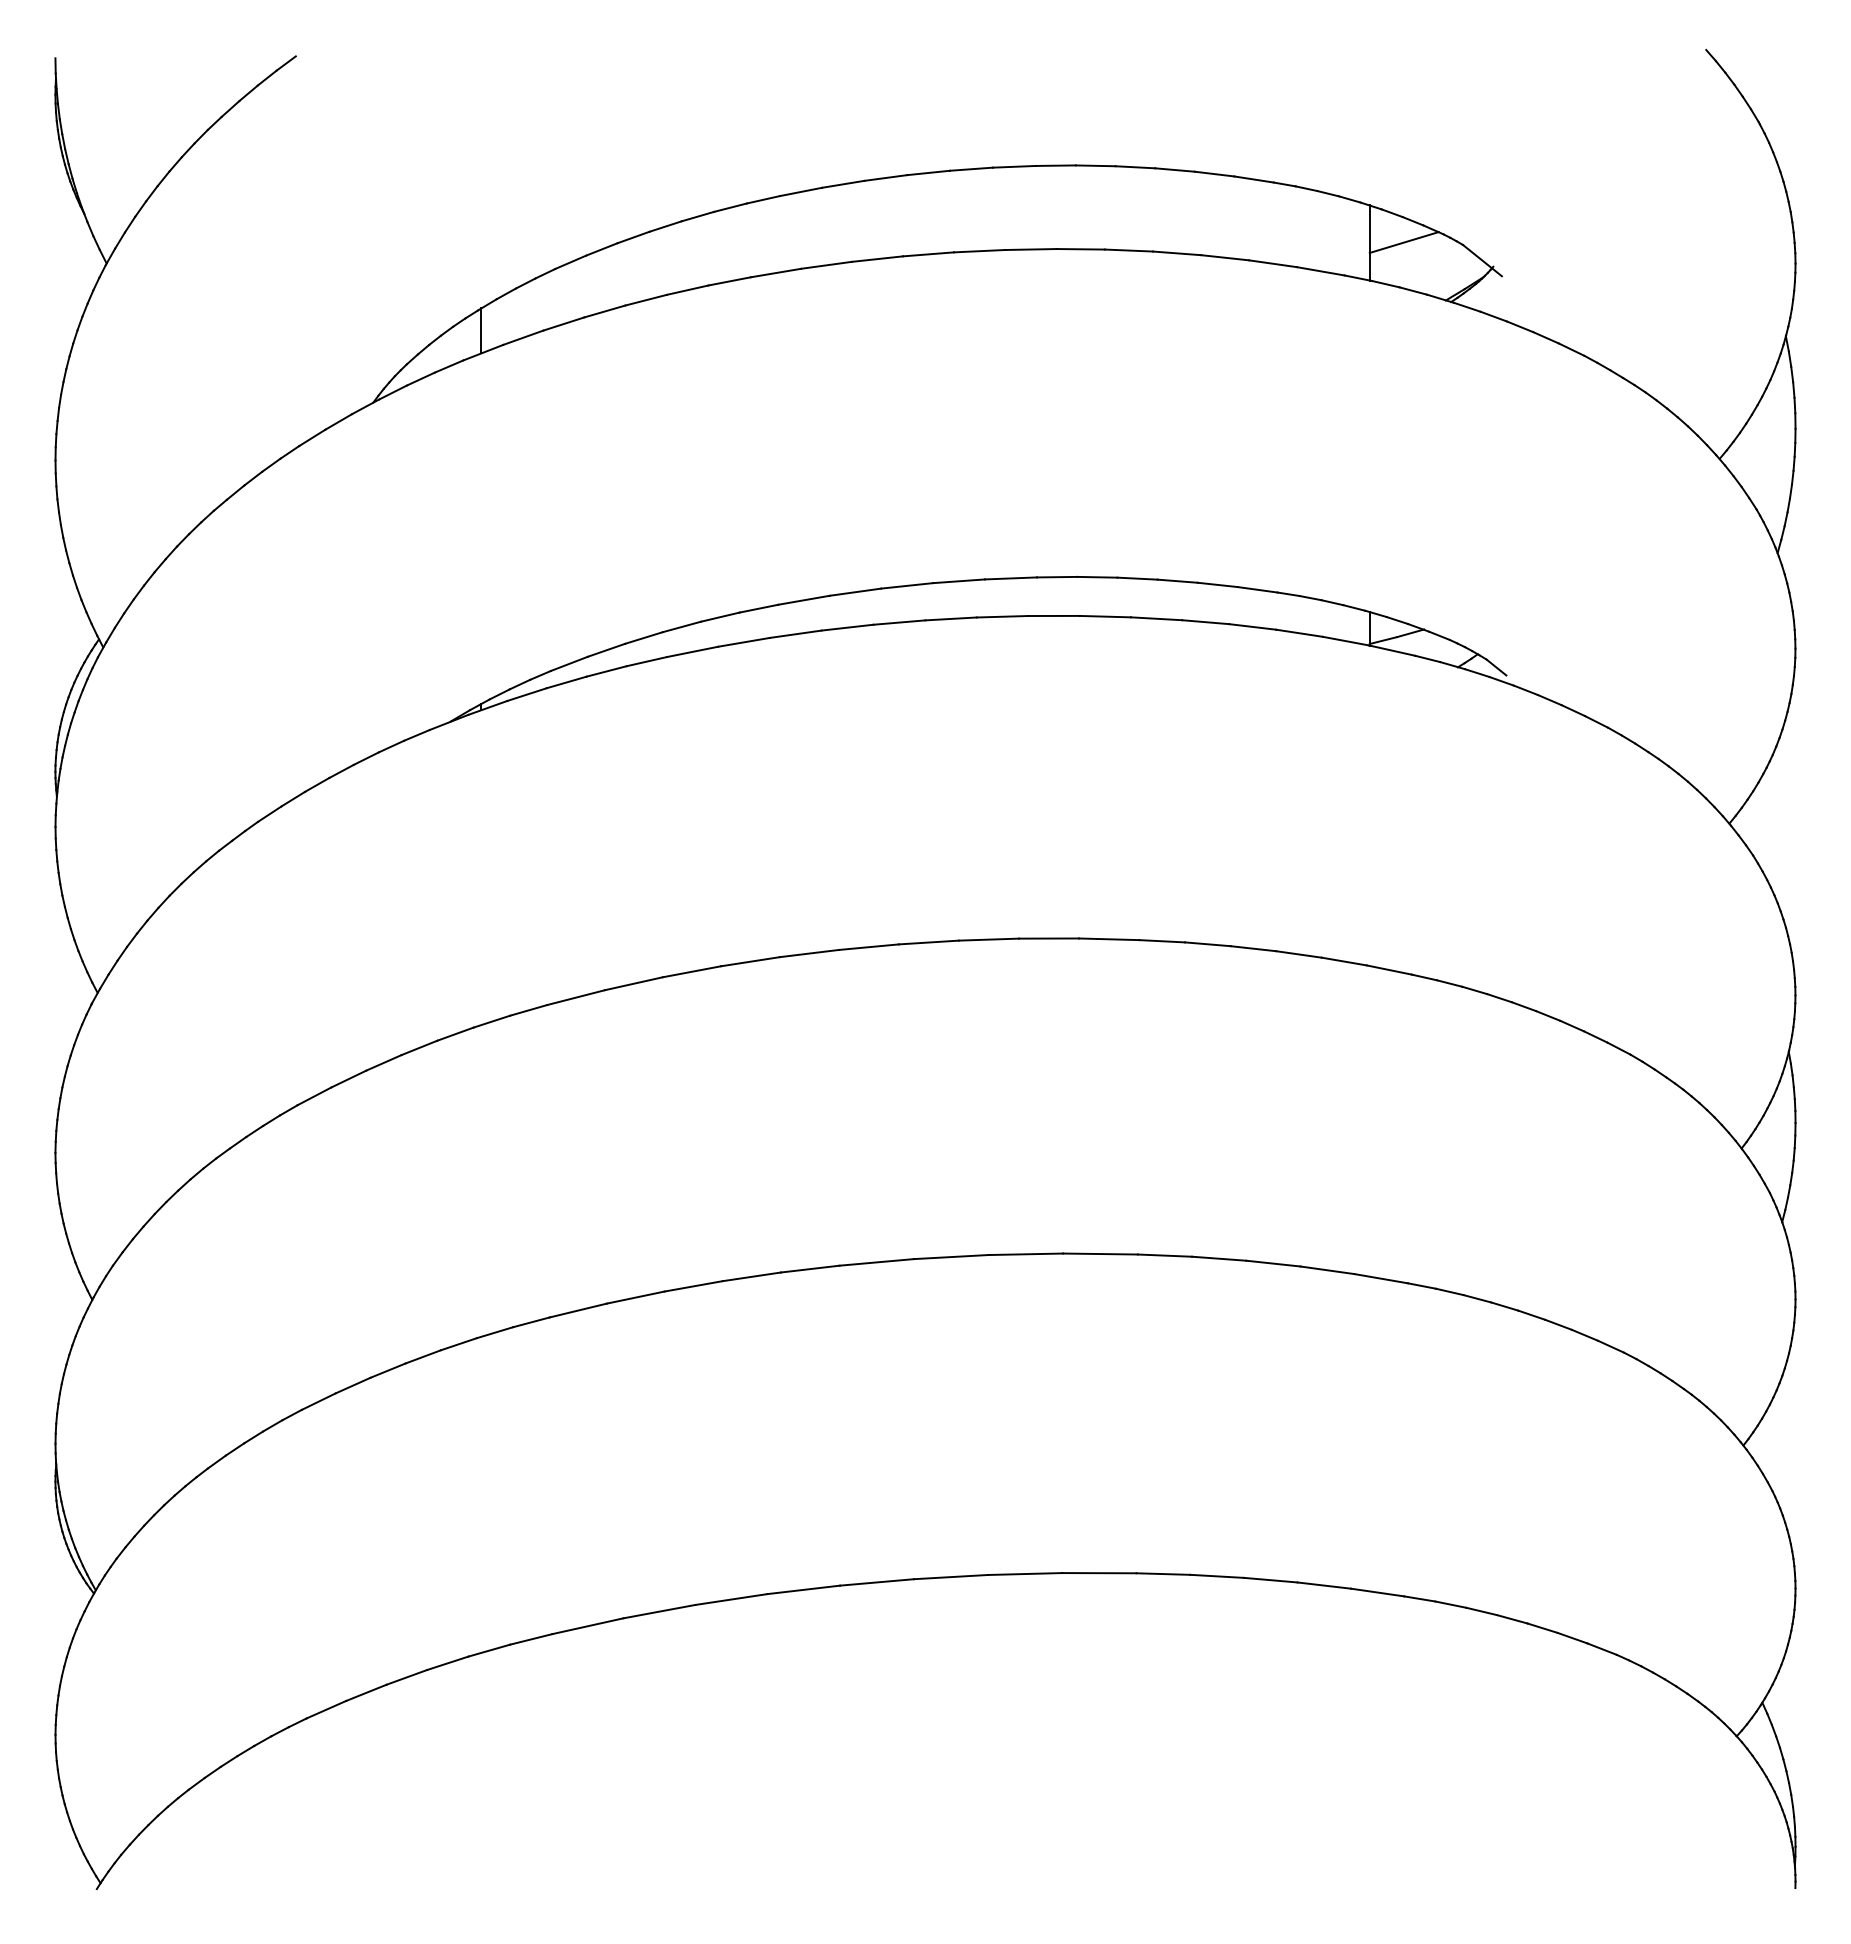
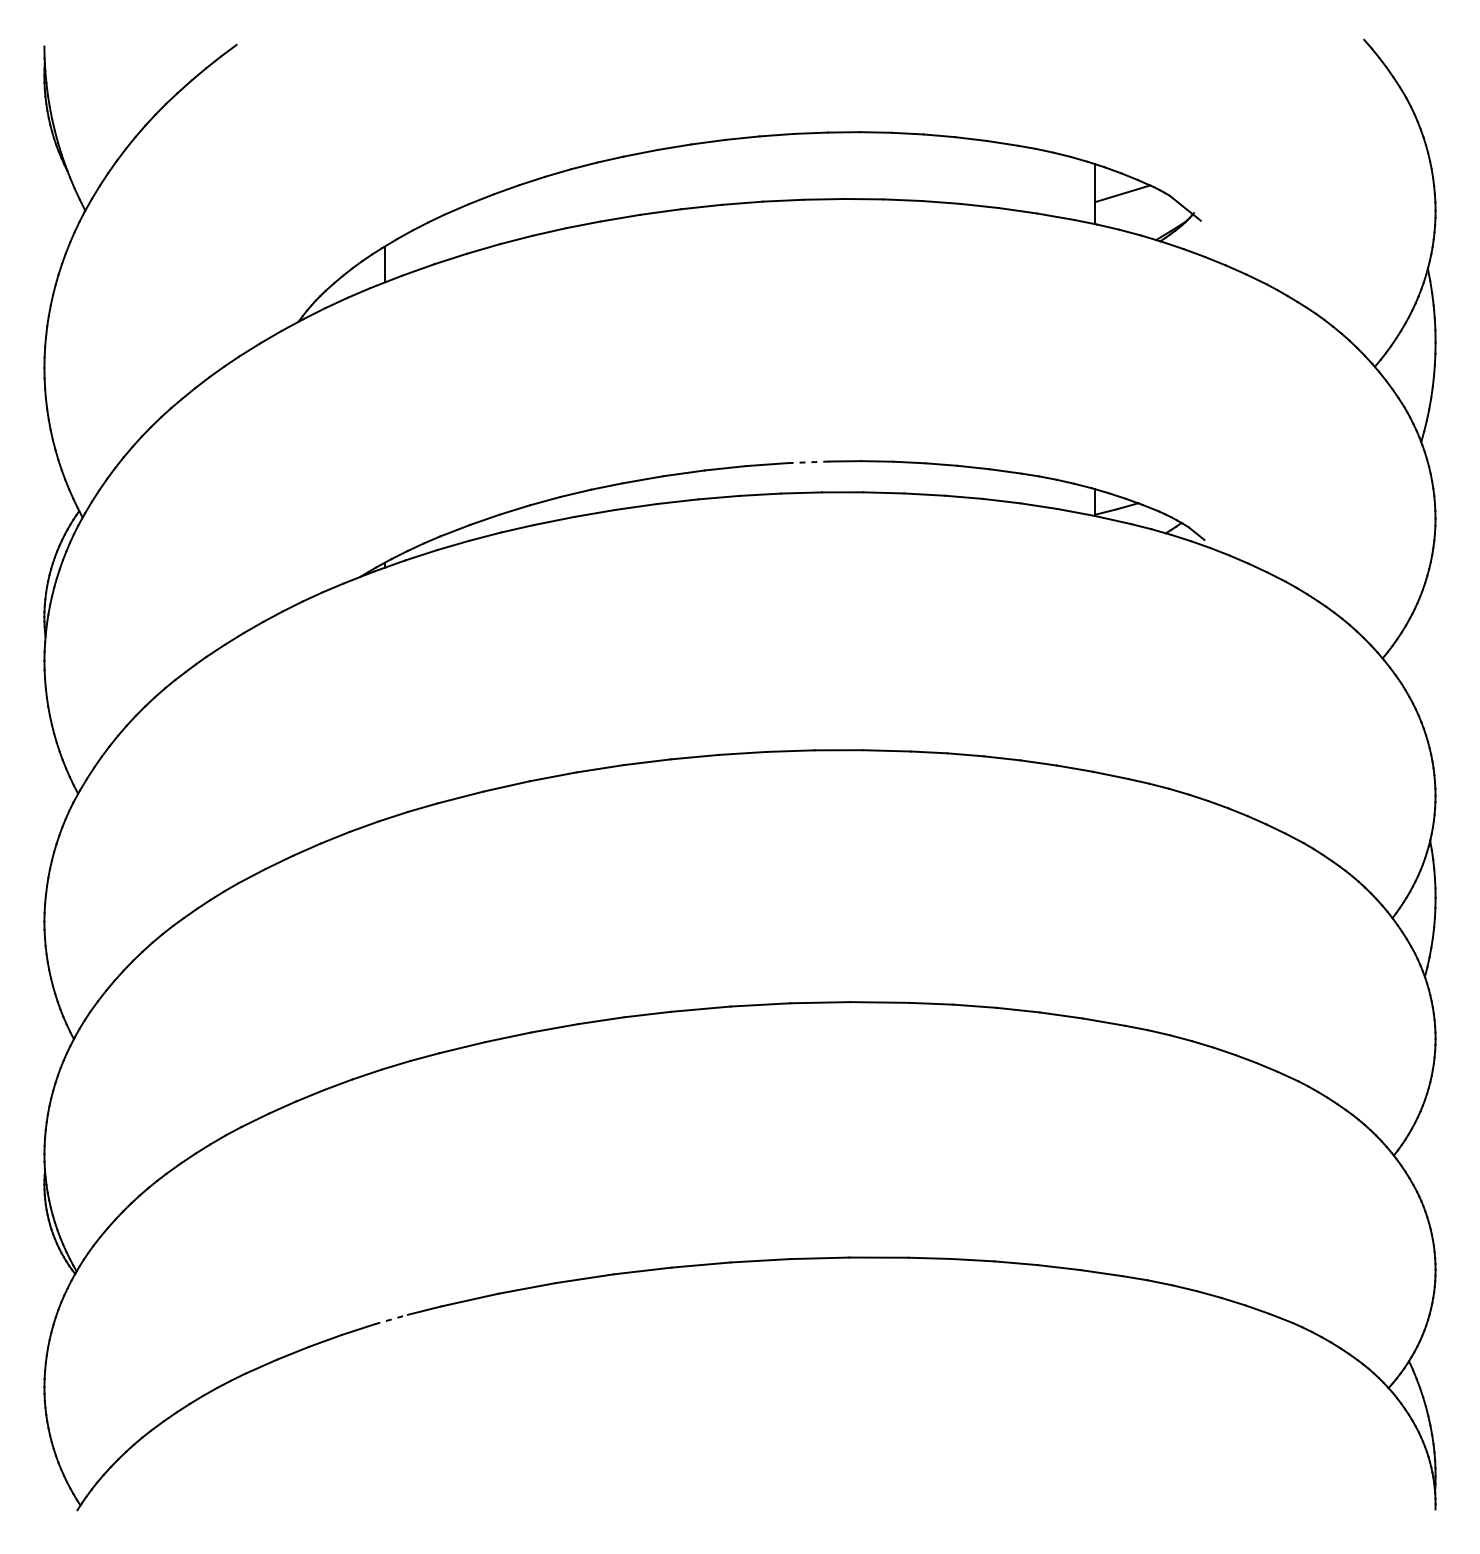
line: (1010, 578) -> (807, 462), solid -> dashed
line: (489, 1650) -> (391, 1319), solid -> dashed

